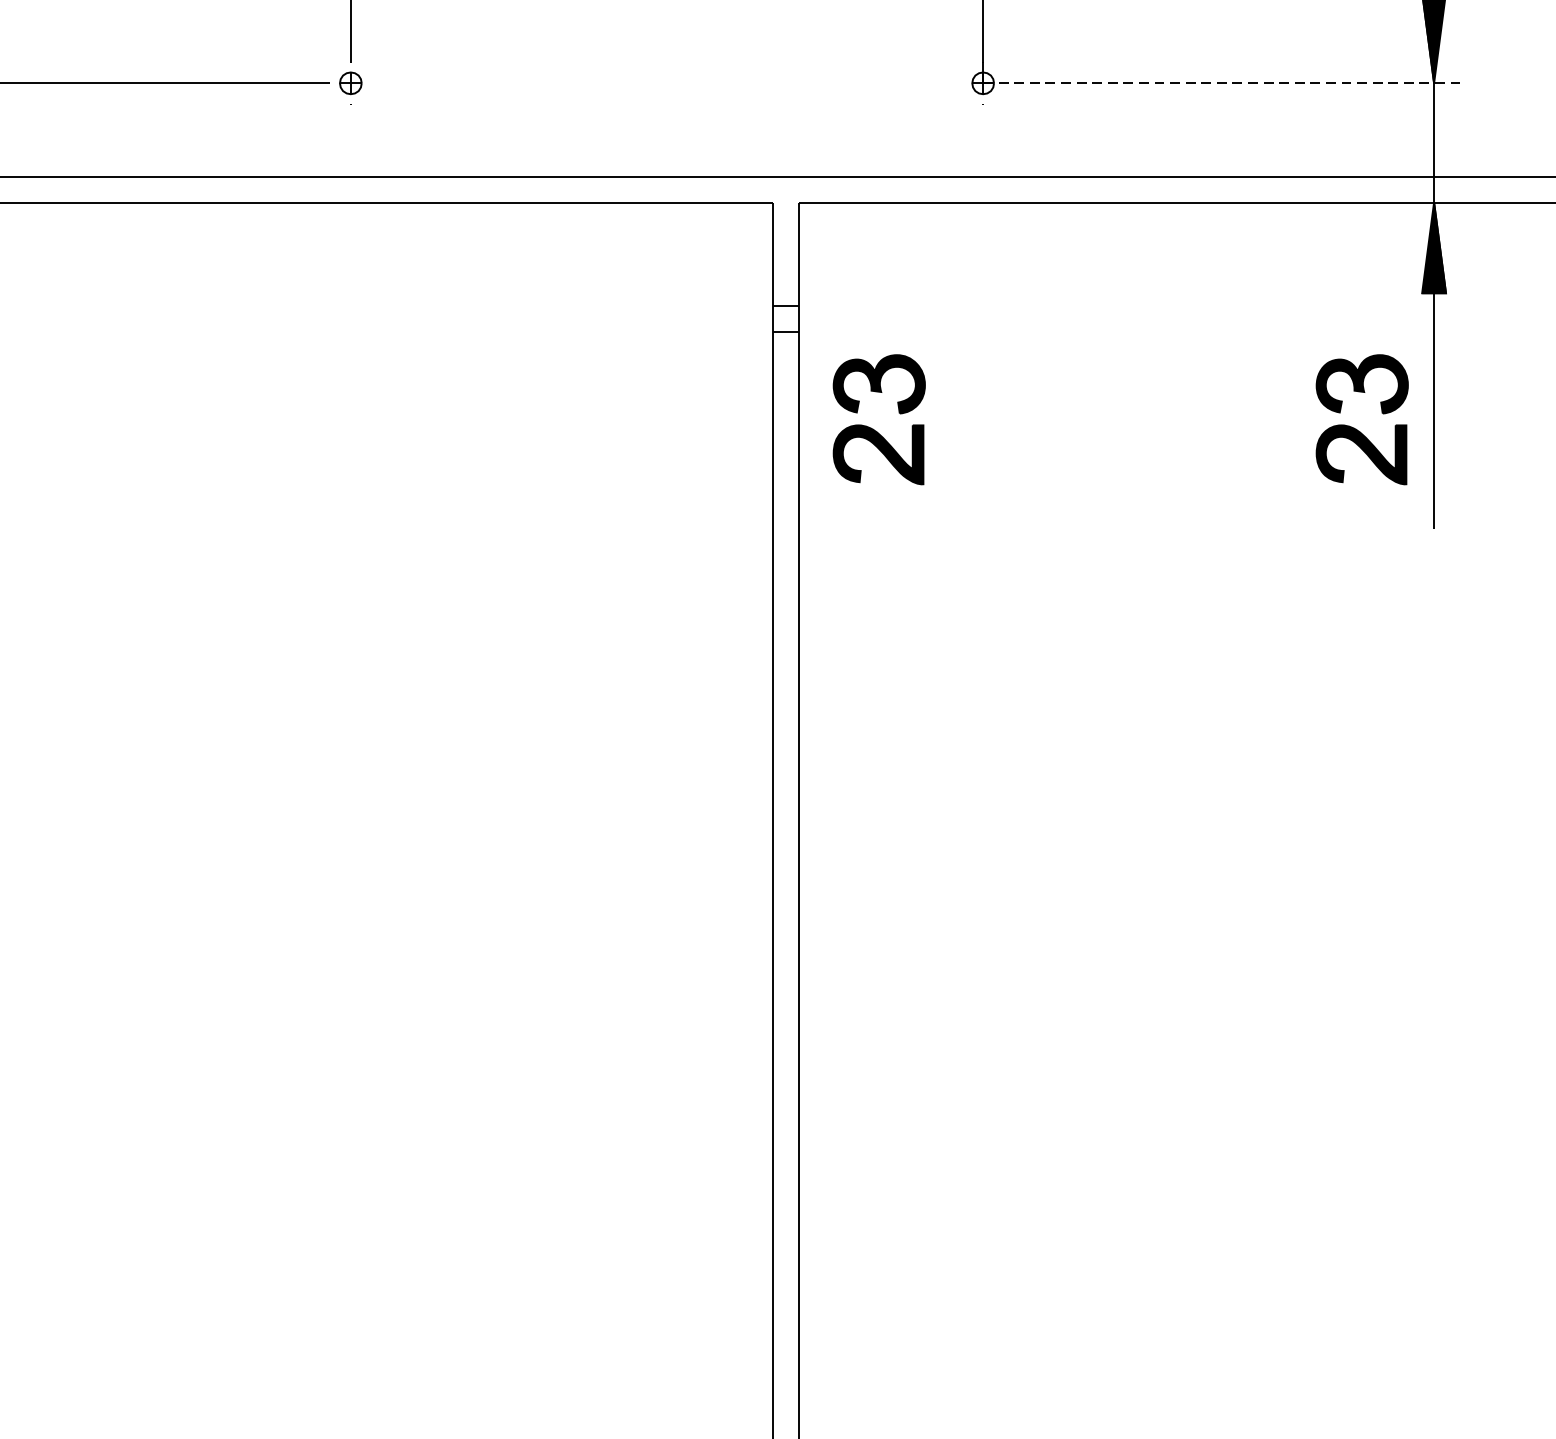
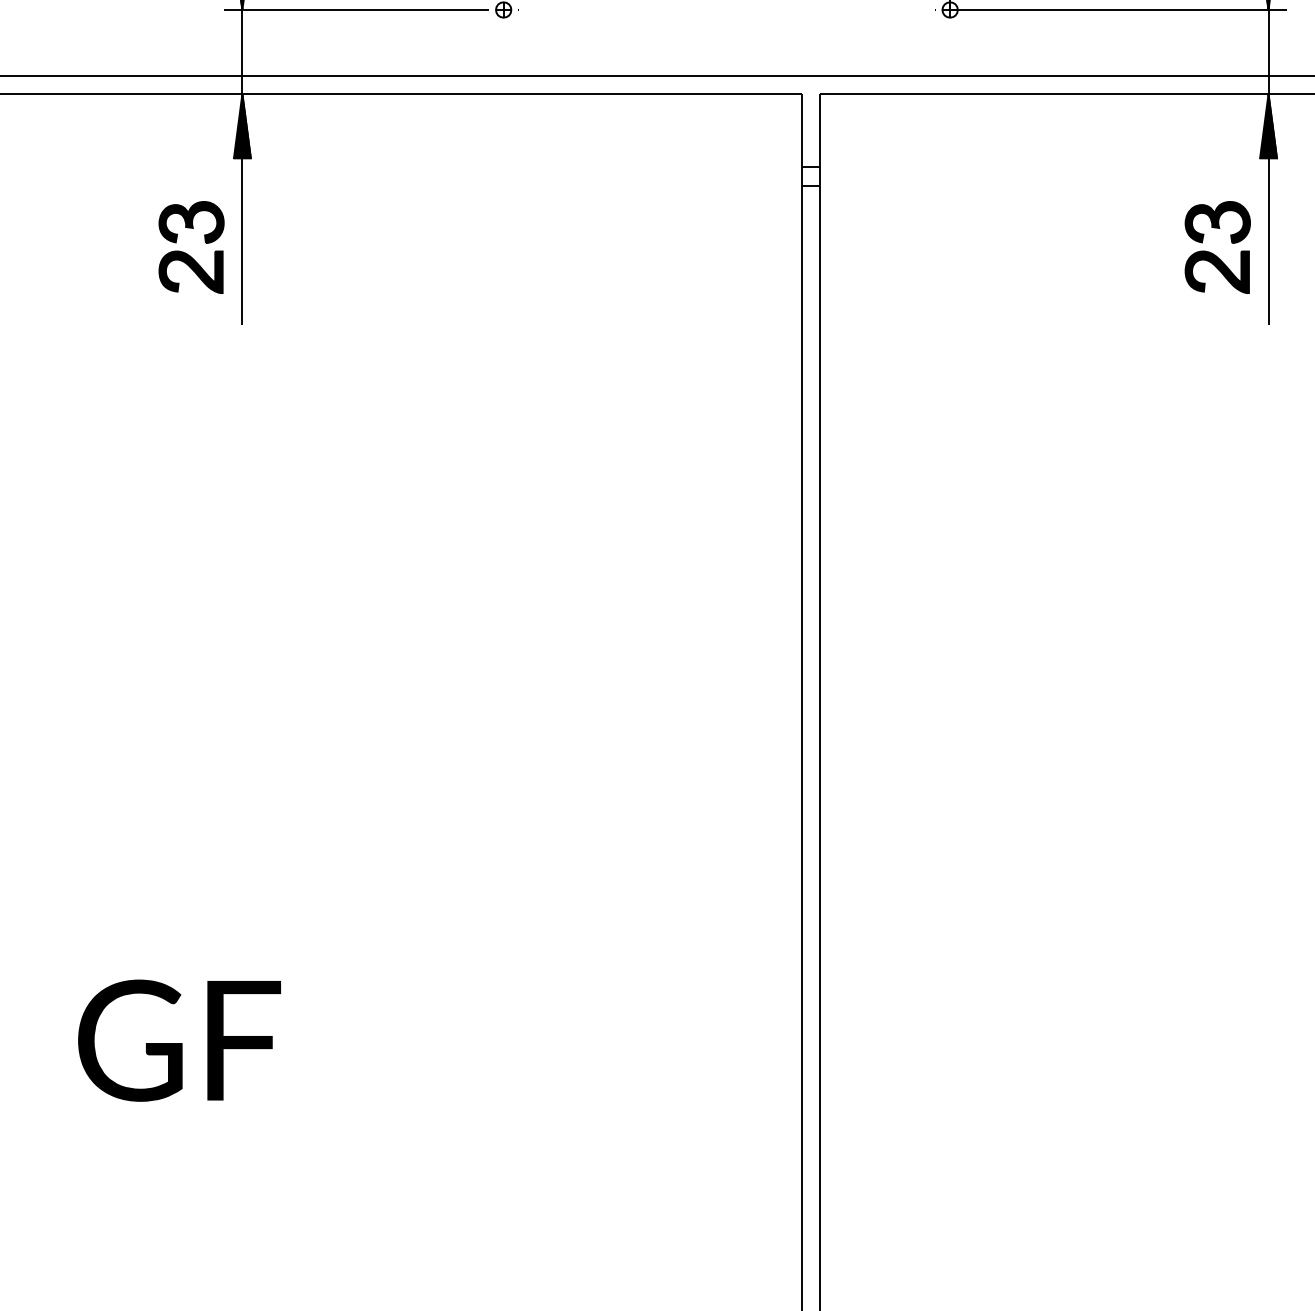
line: (1221, 84) -> (1118, 10), dashed -> solid
part: (873, 428) -> (872, 253), removed

